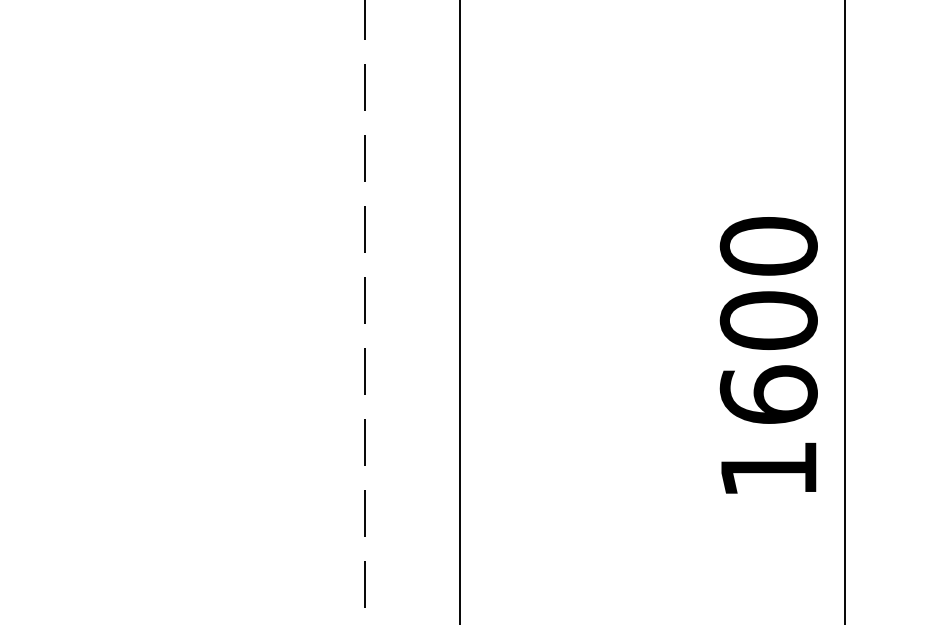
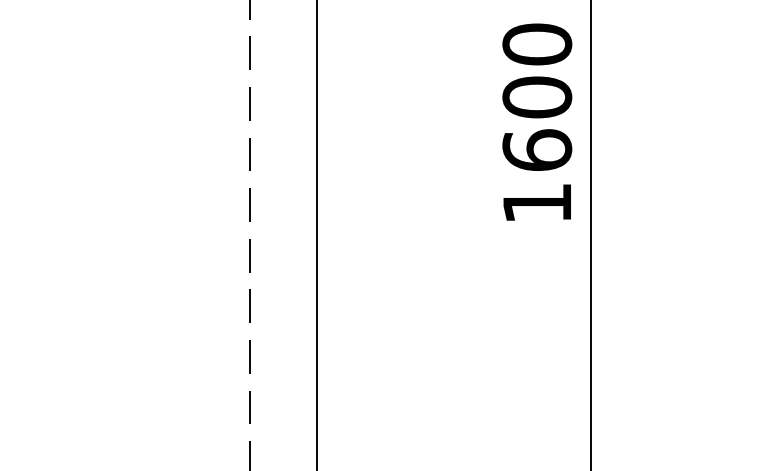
text: (769, 354) -> (537, 121), moved

